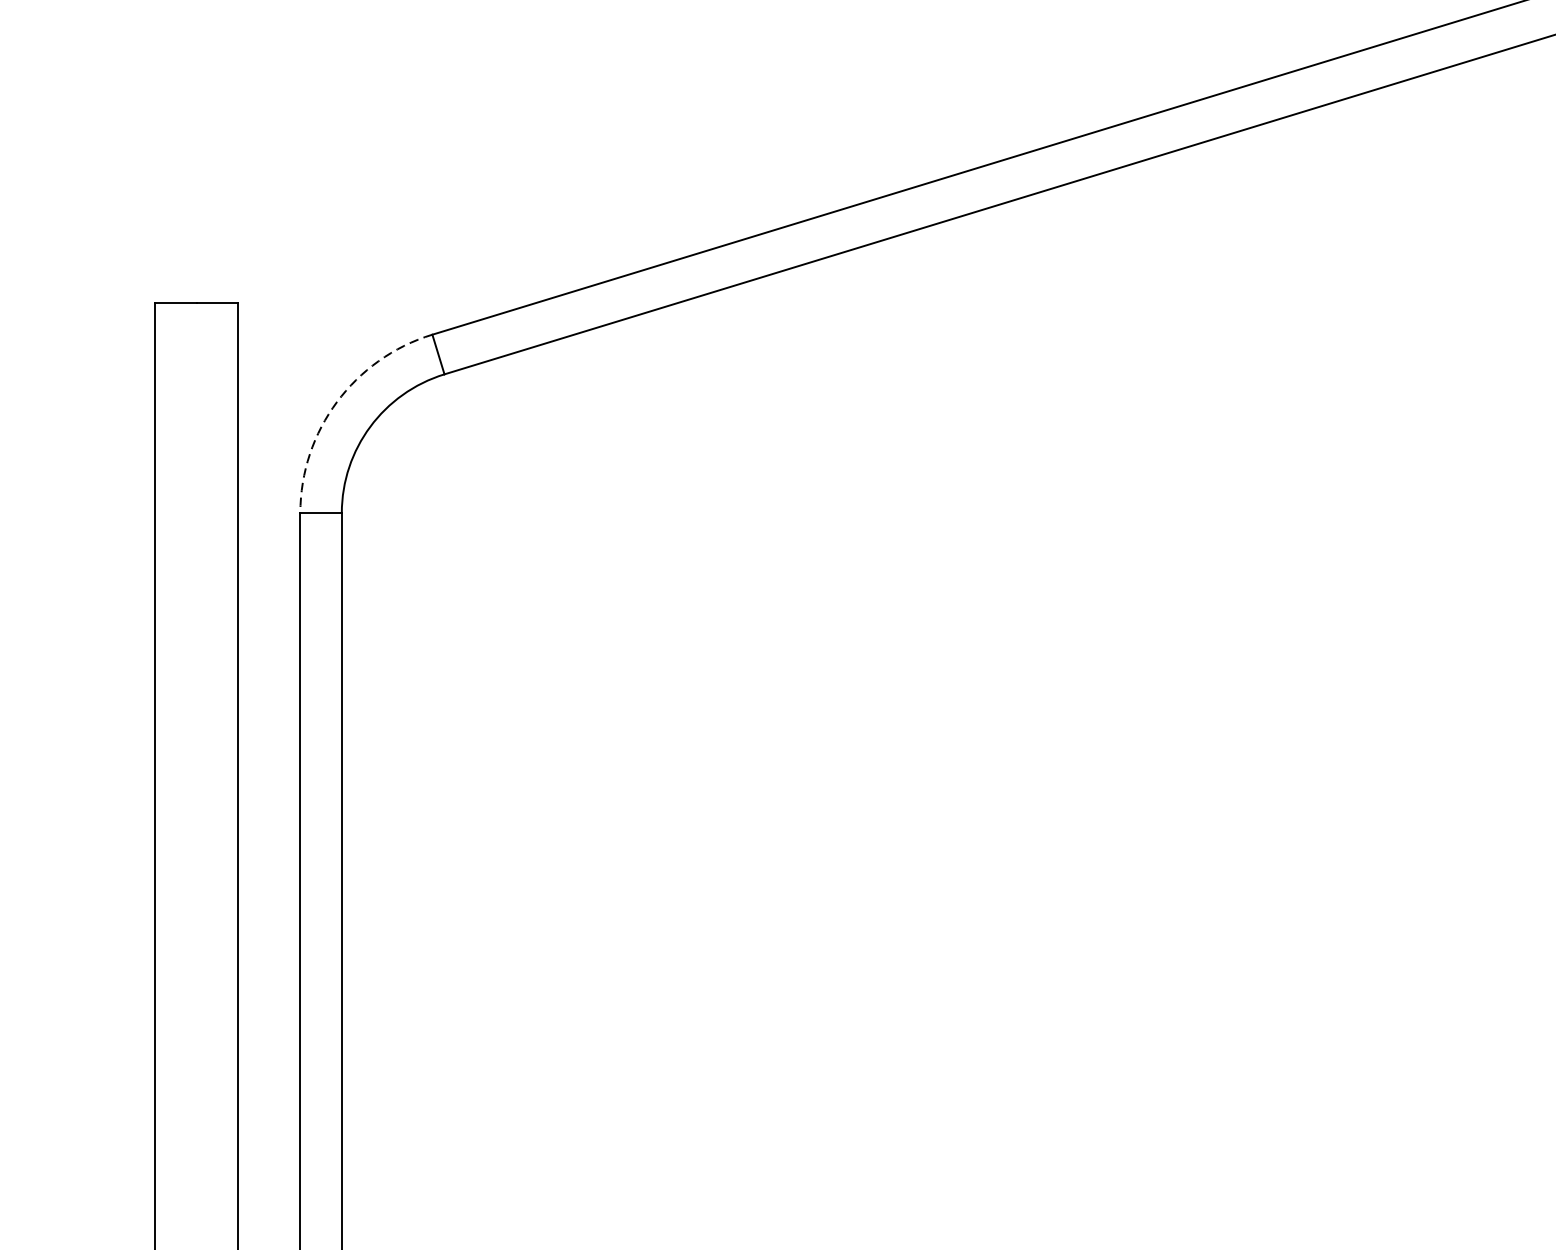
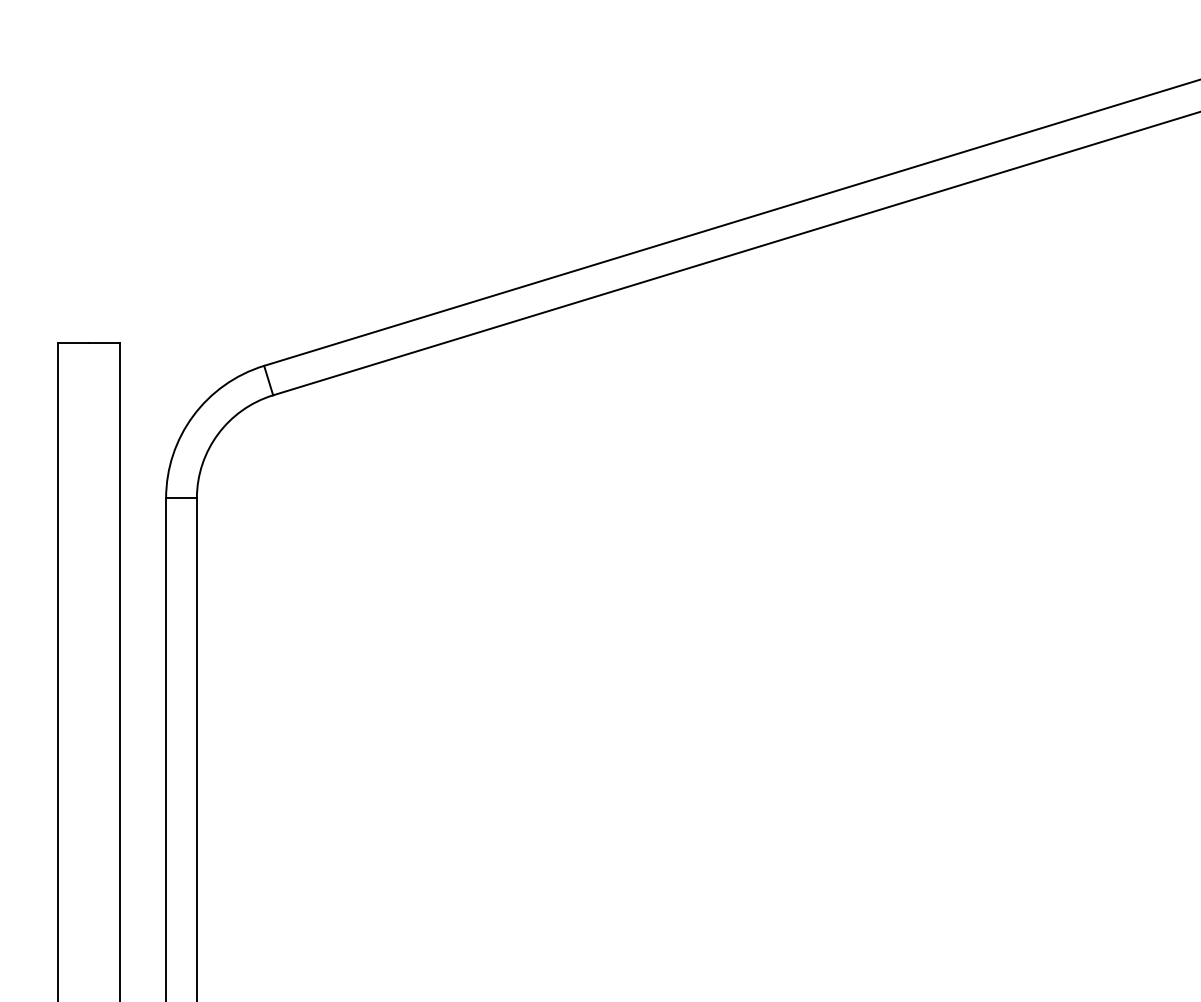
arc: (337, 401) -> (193, 415), dashed -> solid

